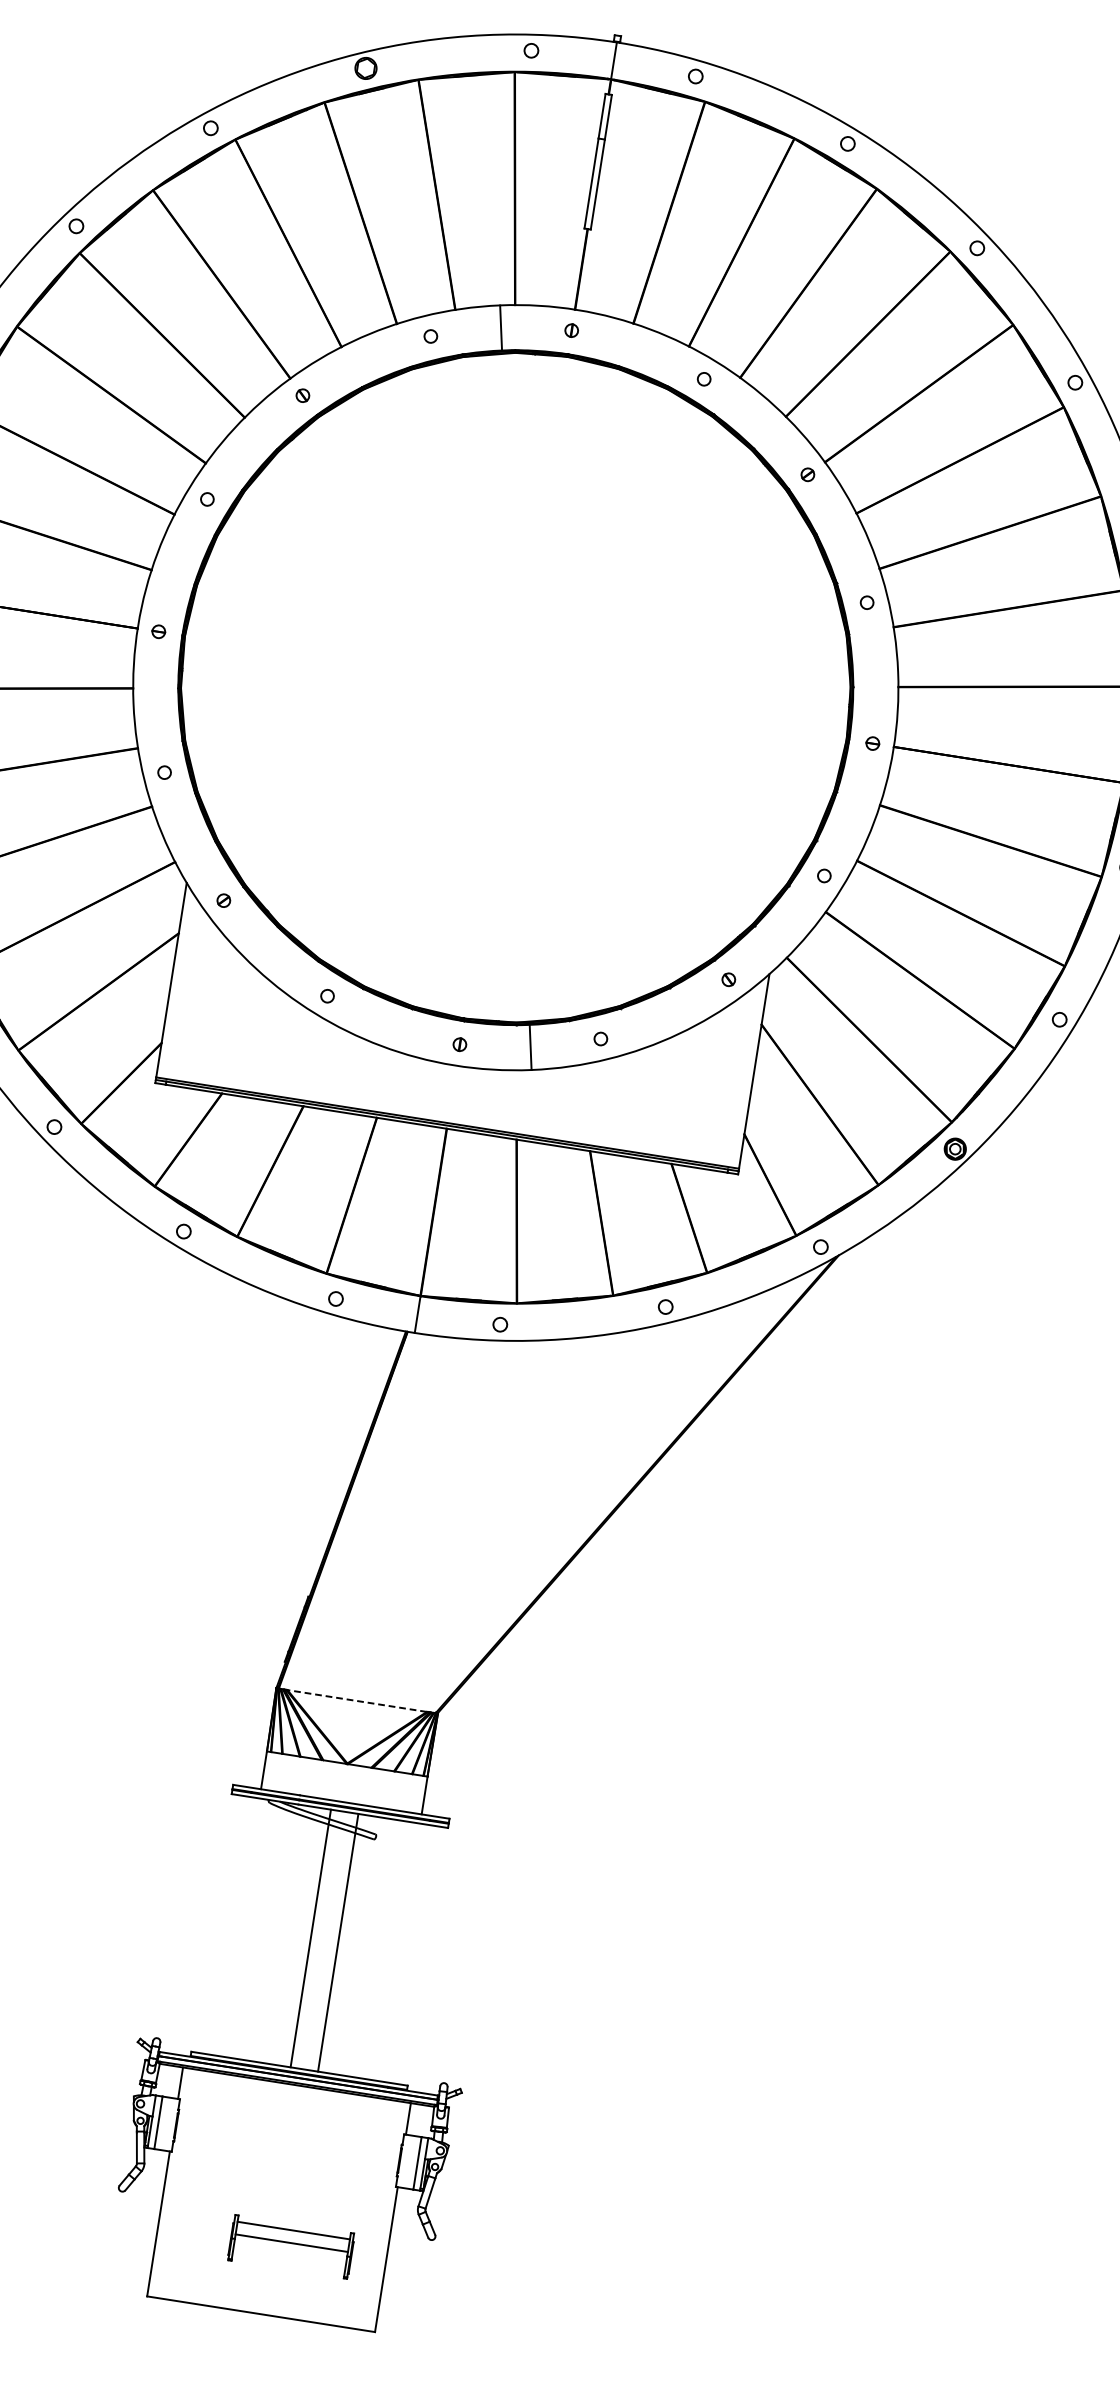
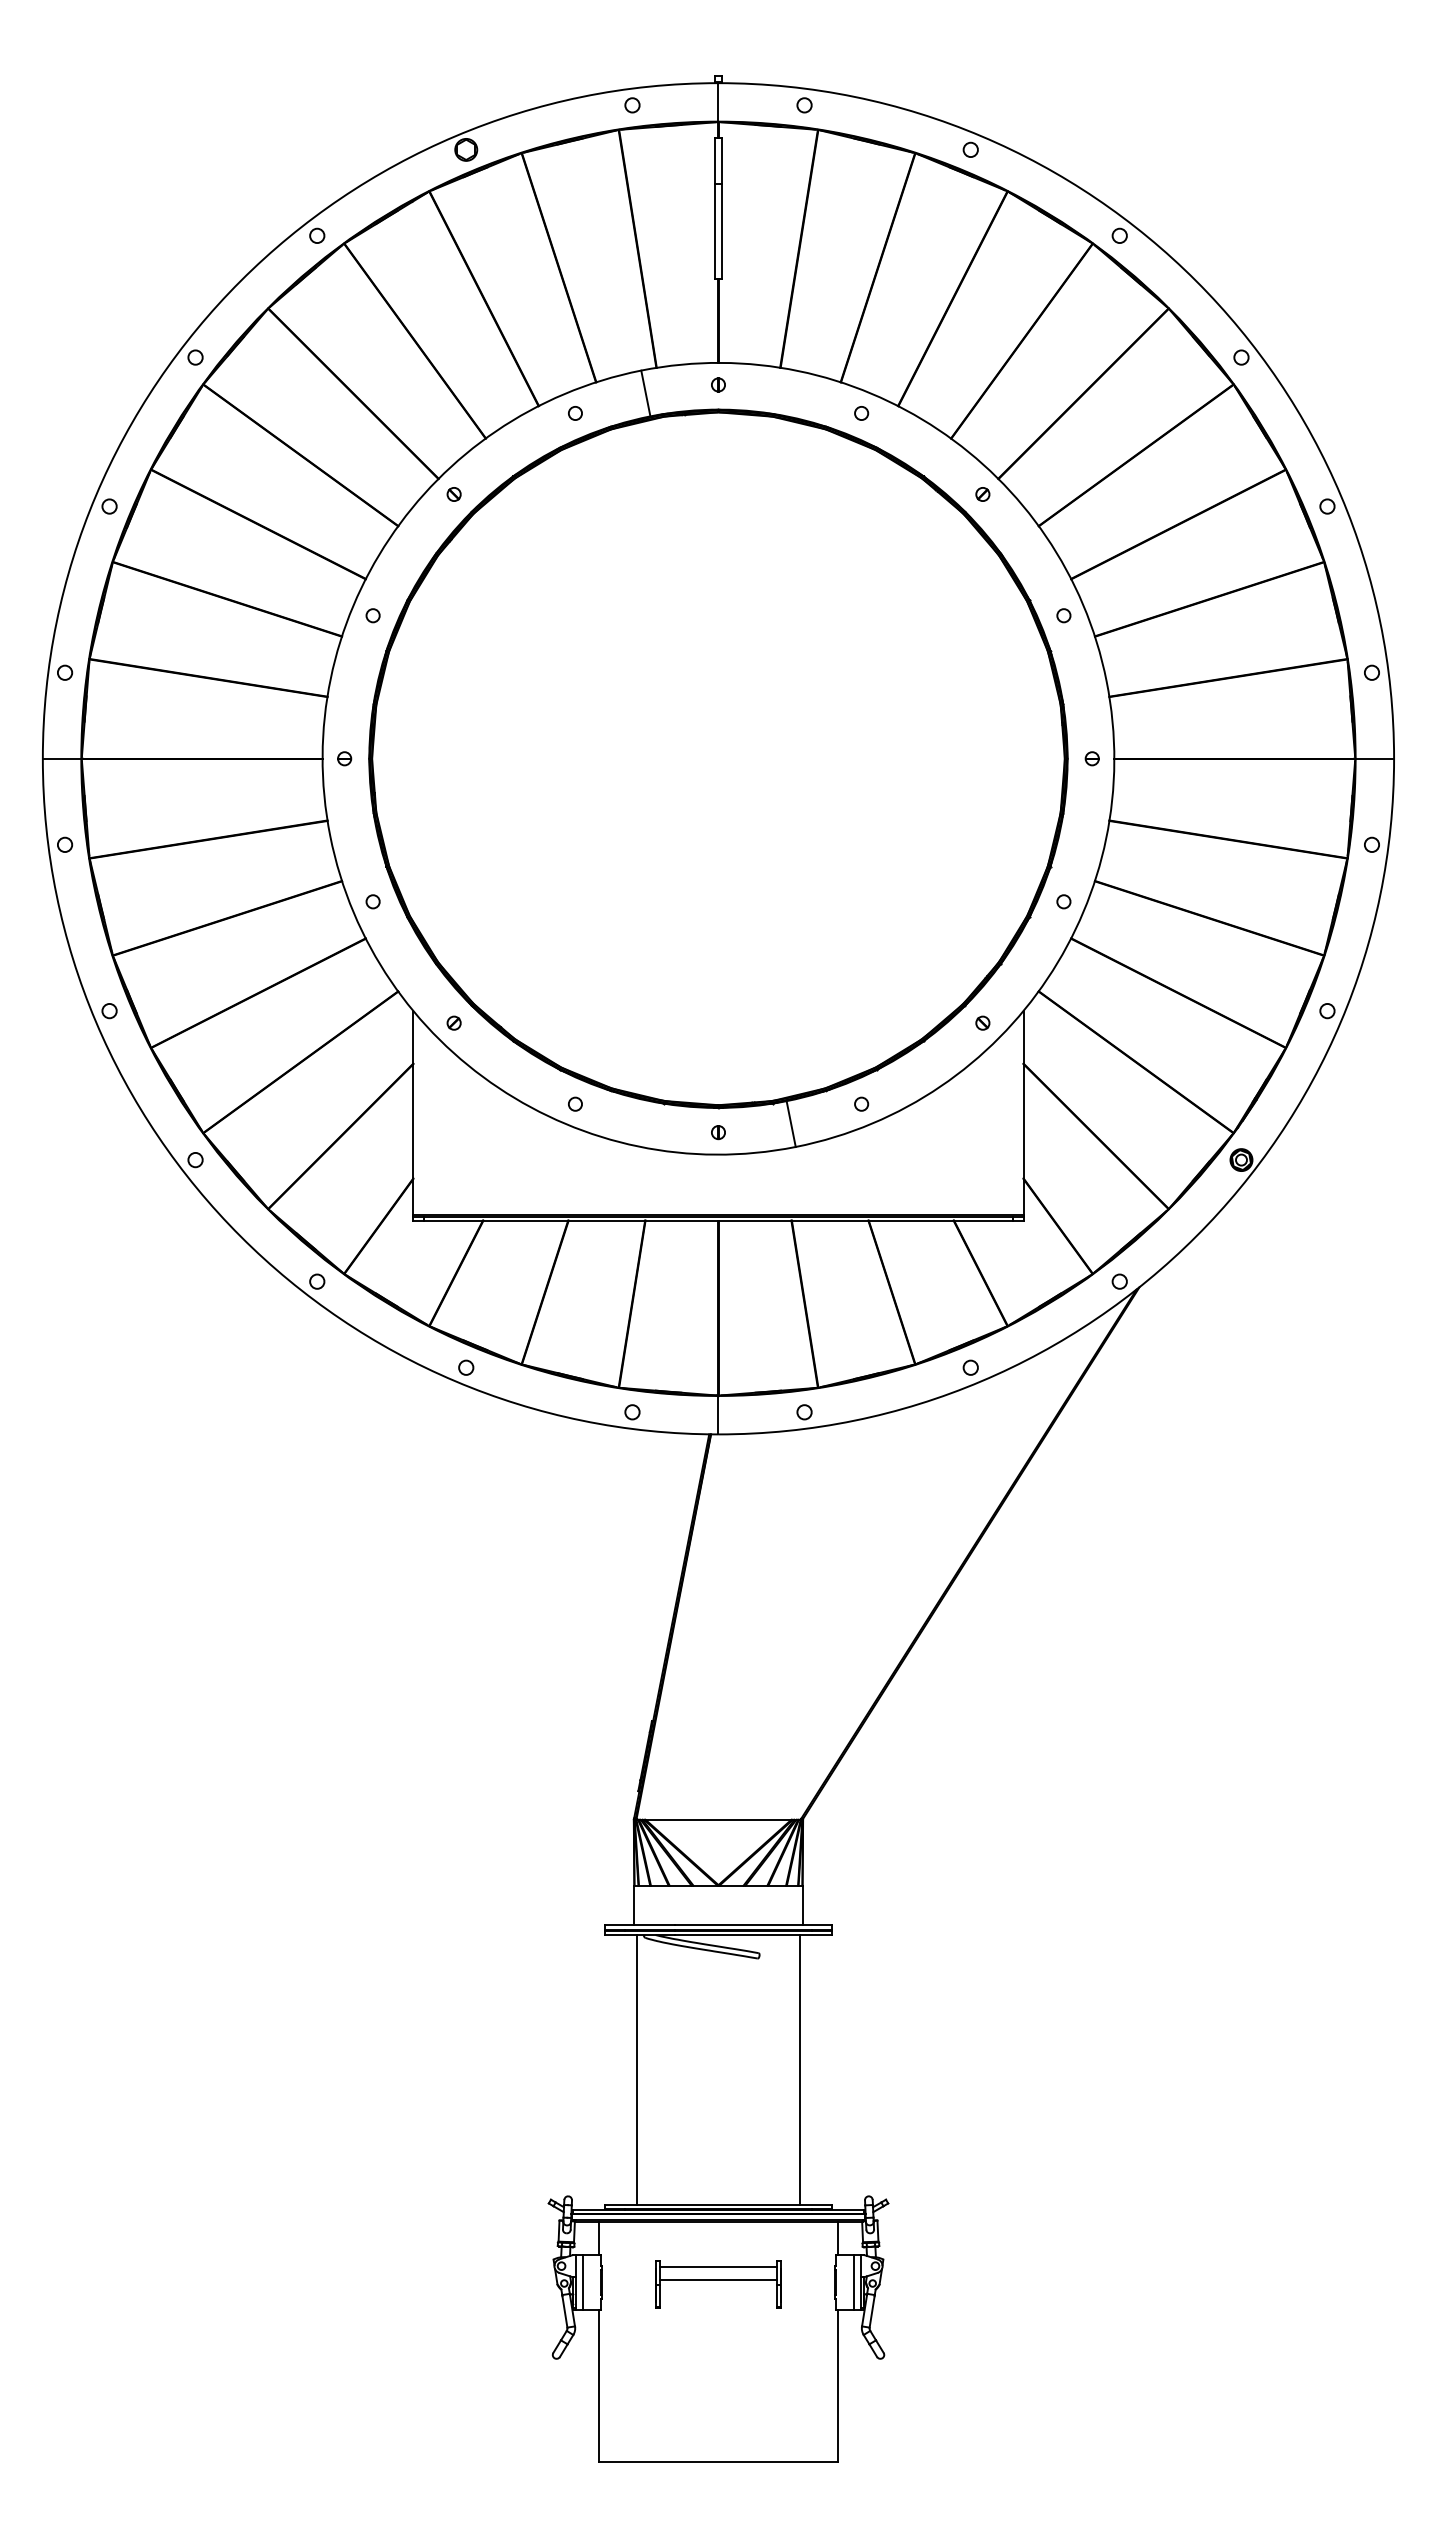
line: (357, 1700) -> (718, 1819), dashed -> solid
line: (311, 1938) -> (637, 2069), moved
line: (337, 1942) -> (799, 2069), moved
part: (291, 2247) -> (718, 2284), moved

